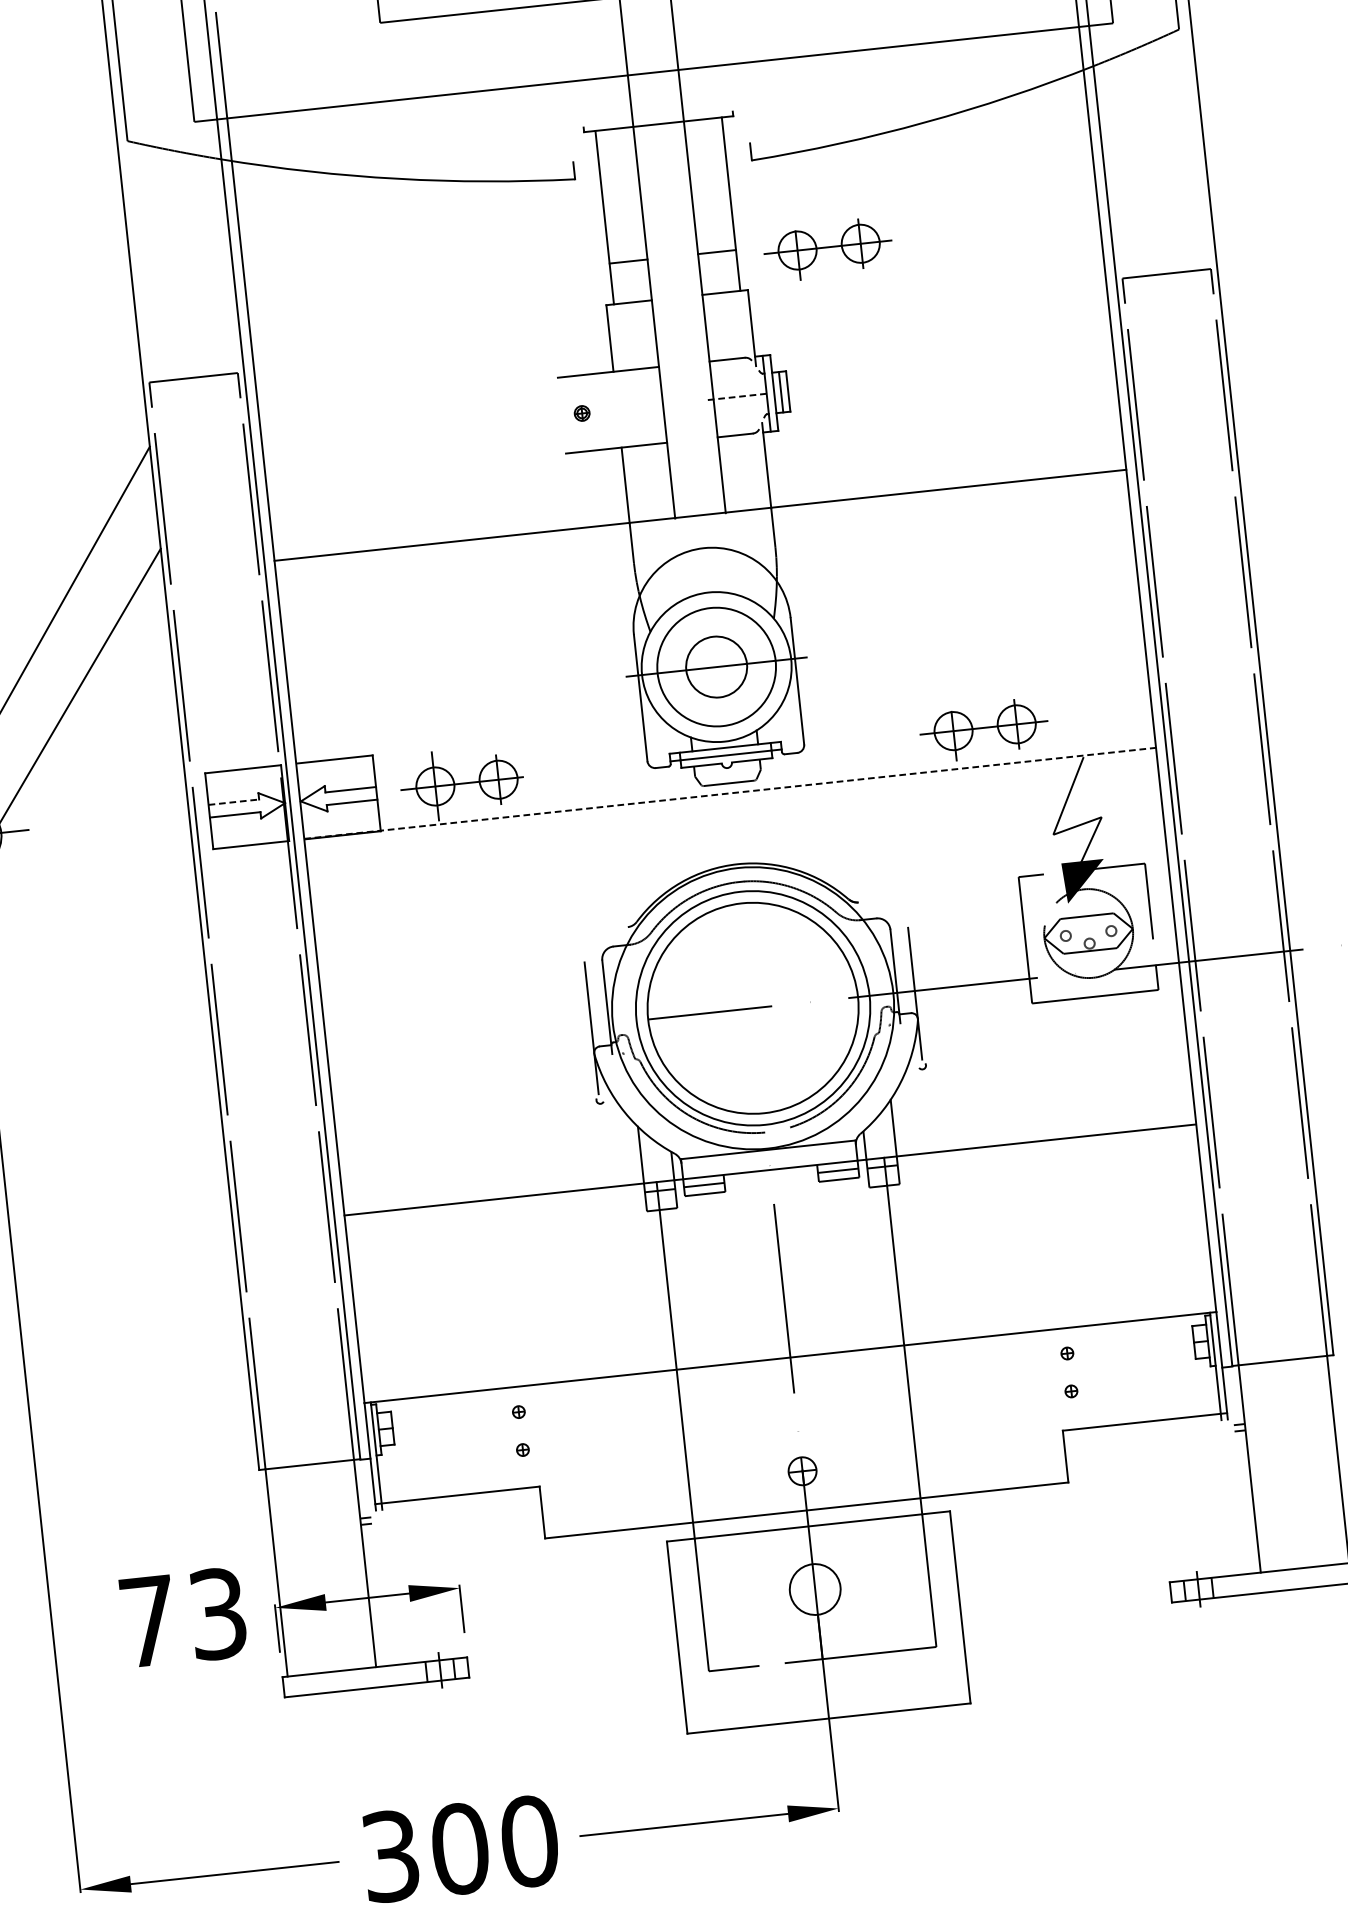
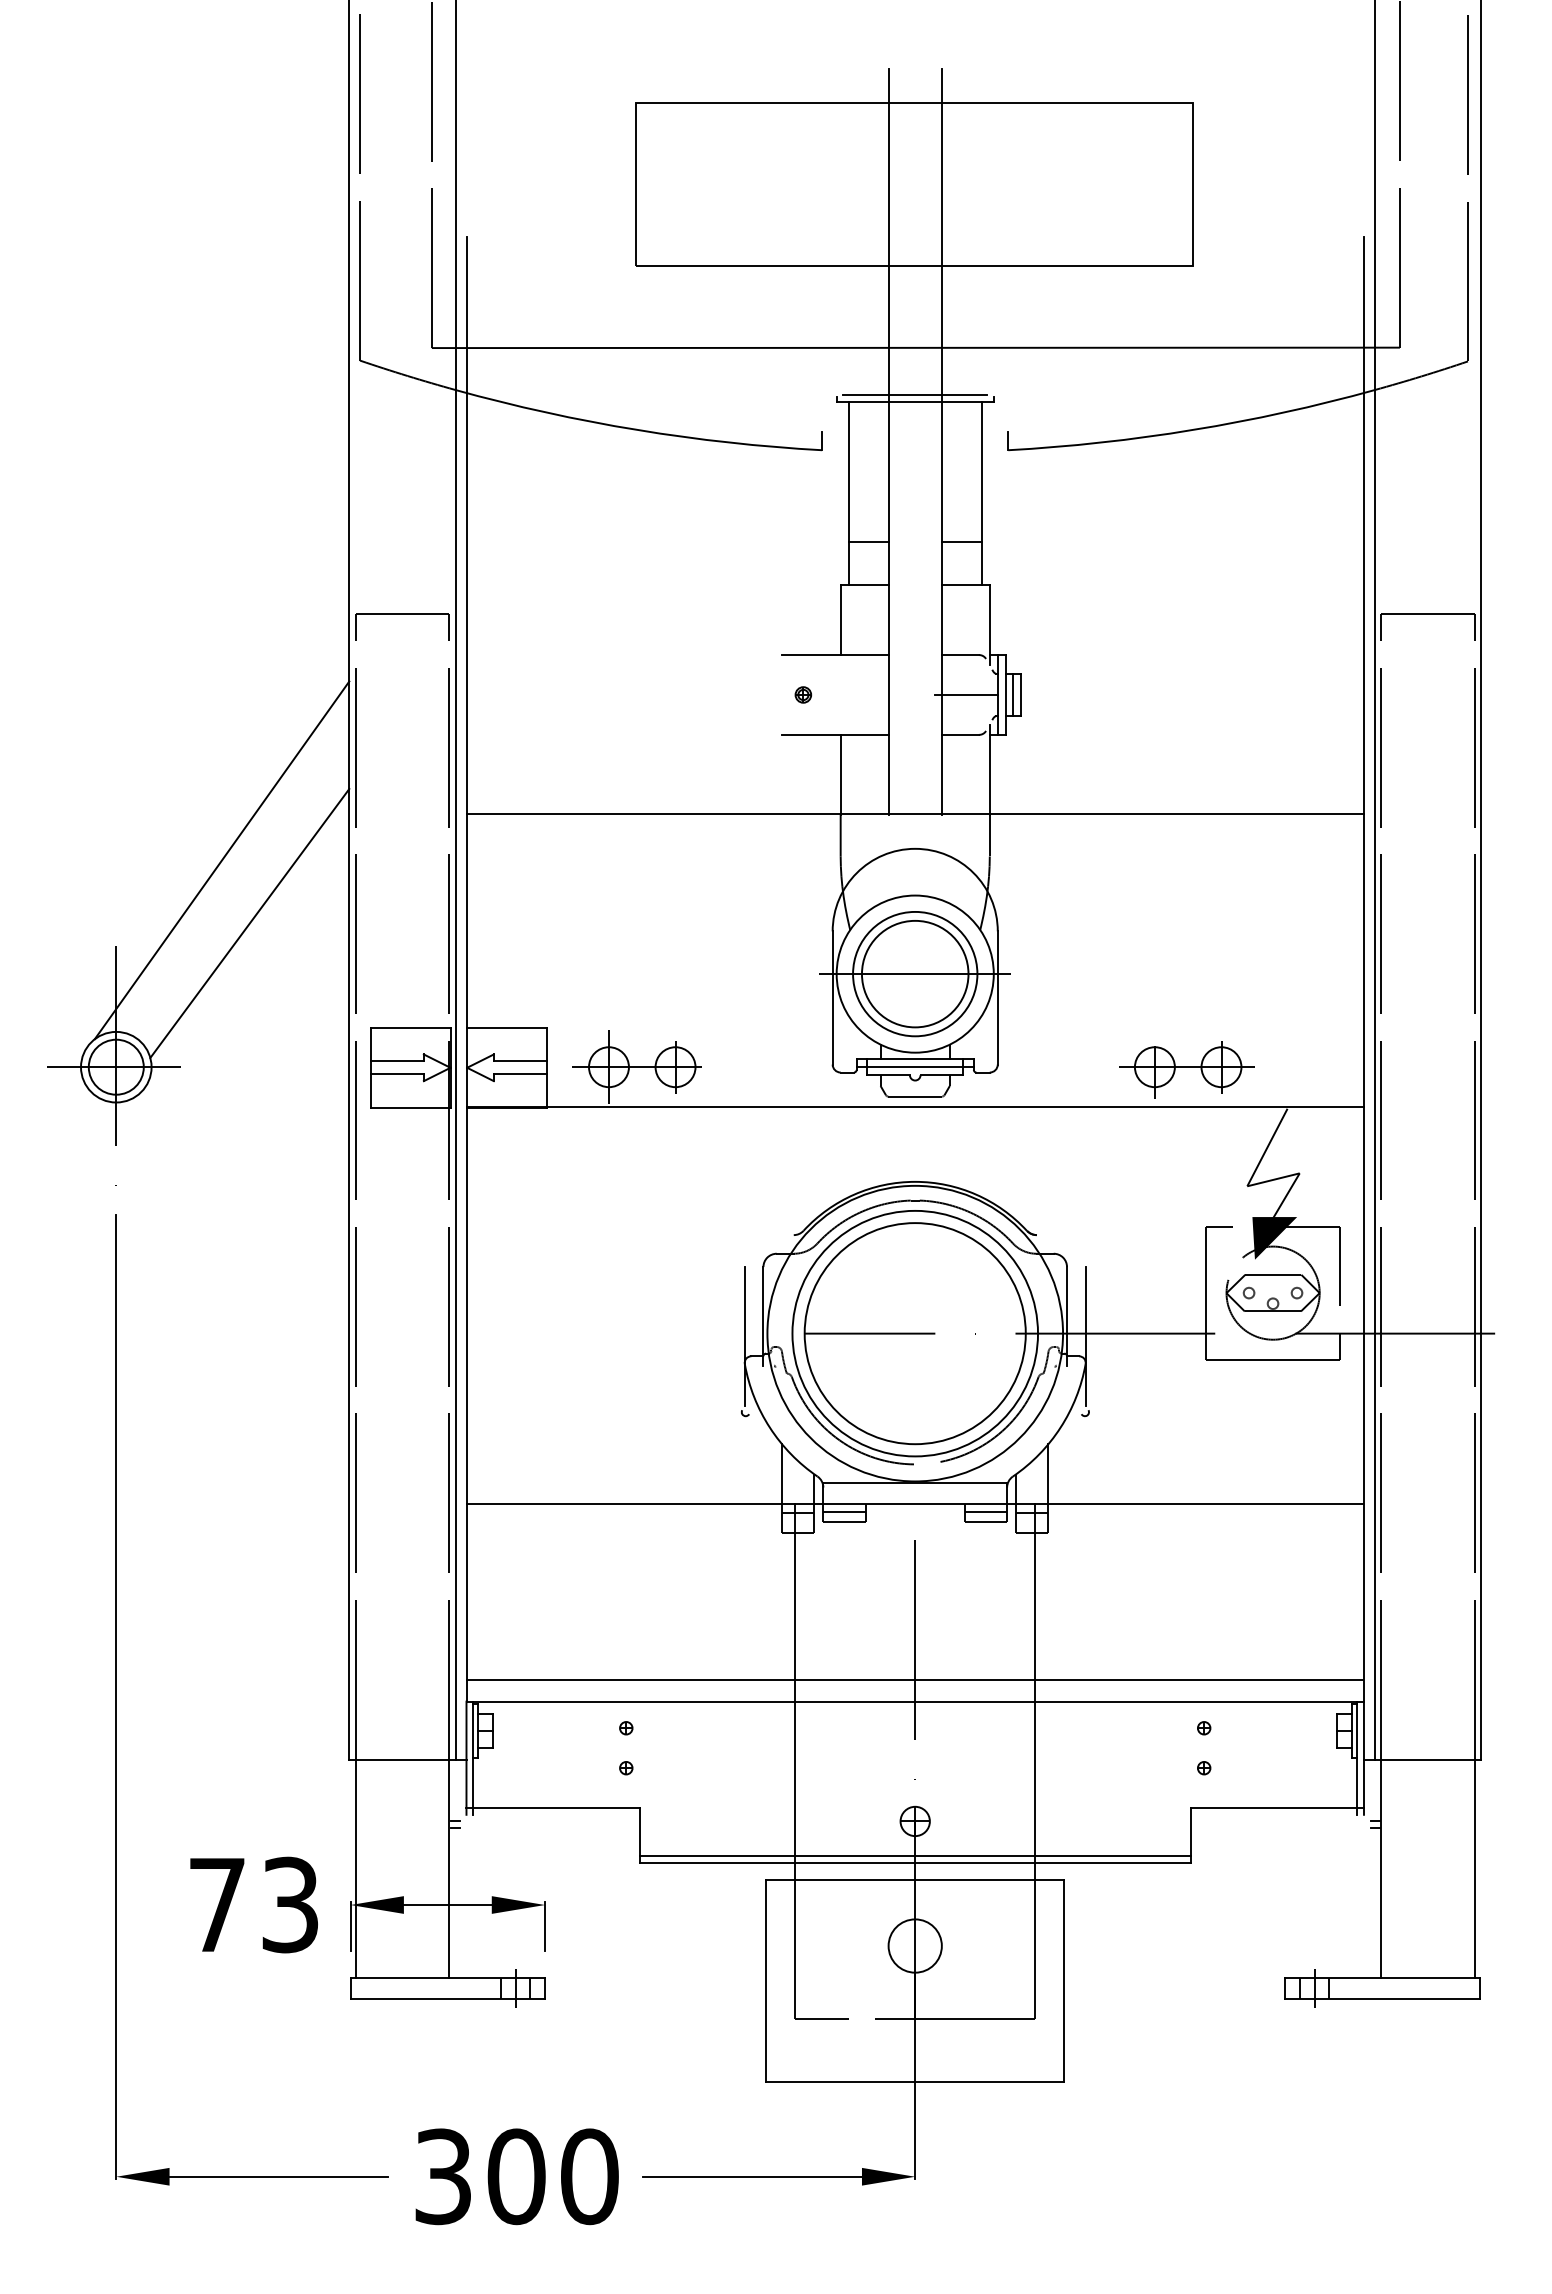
line: (658, 117) -> (915, 395), added
part: (827, 249) -> (1077, 551), removed
line: (735, 396) -> (965, 694), dashed -> solid
circle: (715, 666) -> (914, 973), size x1.67
line: (730, 793) -> (915, 1107), dashed -> solid
line: (234, 802) -> (397, 1061), dashed -> solid
line: (787, 1337) -> (914, 1680), added
line: (805, 1504) -> (914, 1856), added

